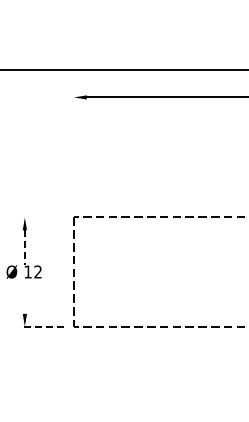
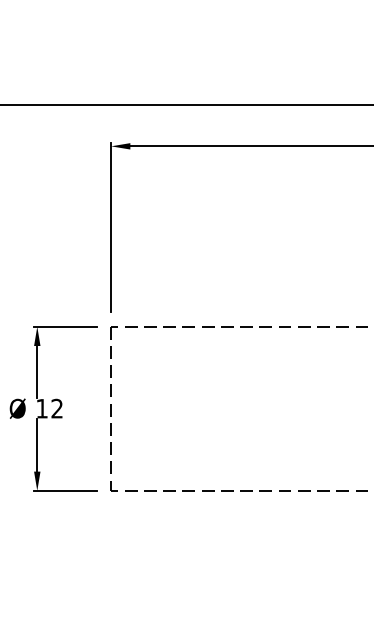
line: (74, 151) -> (111, 227), added
line: (43, 217) -> (65, 326), added
line: (24, 248) -> (36, 373), dashed -> solid
line: (24, 296) -> (36, 445), added
line: (43, 326) -> (65, 490), dashed -> solid

